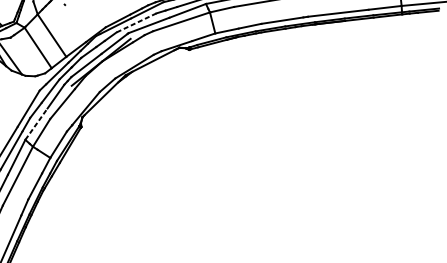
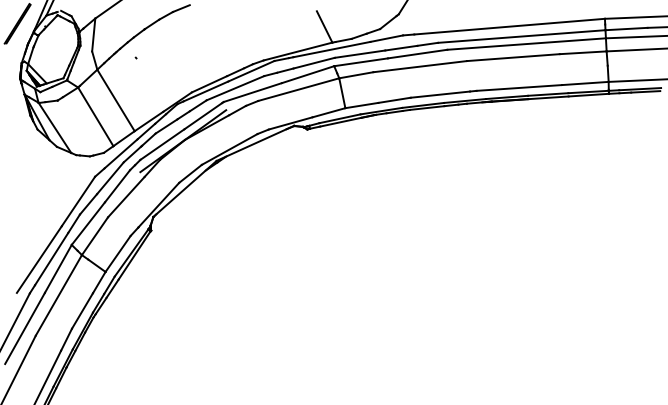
line: (136, 23) -> (235, 88), dashed -> solid
line: (36, 124) -> (88, 223), dashed -> solid

